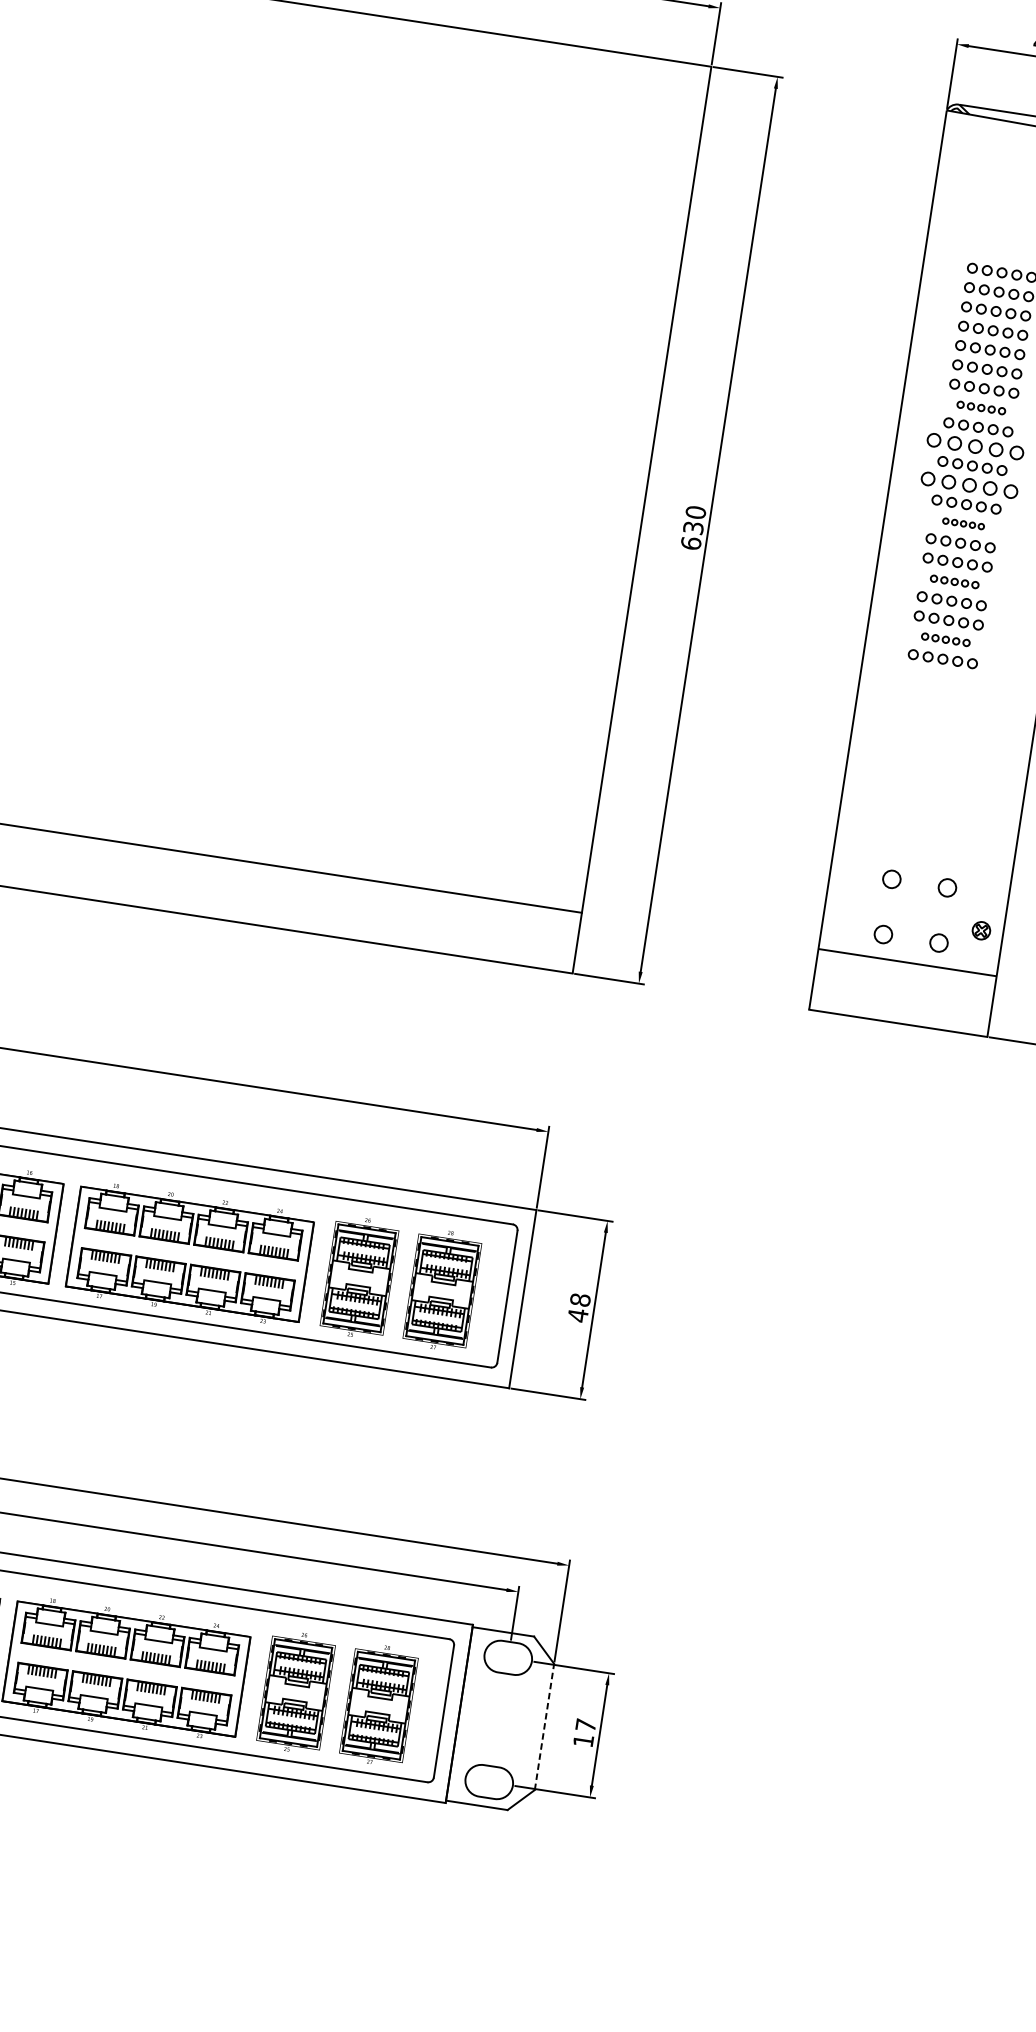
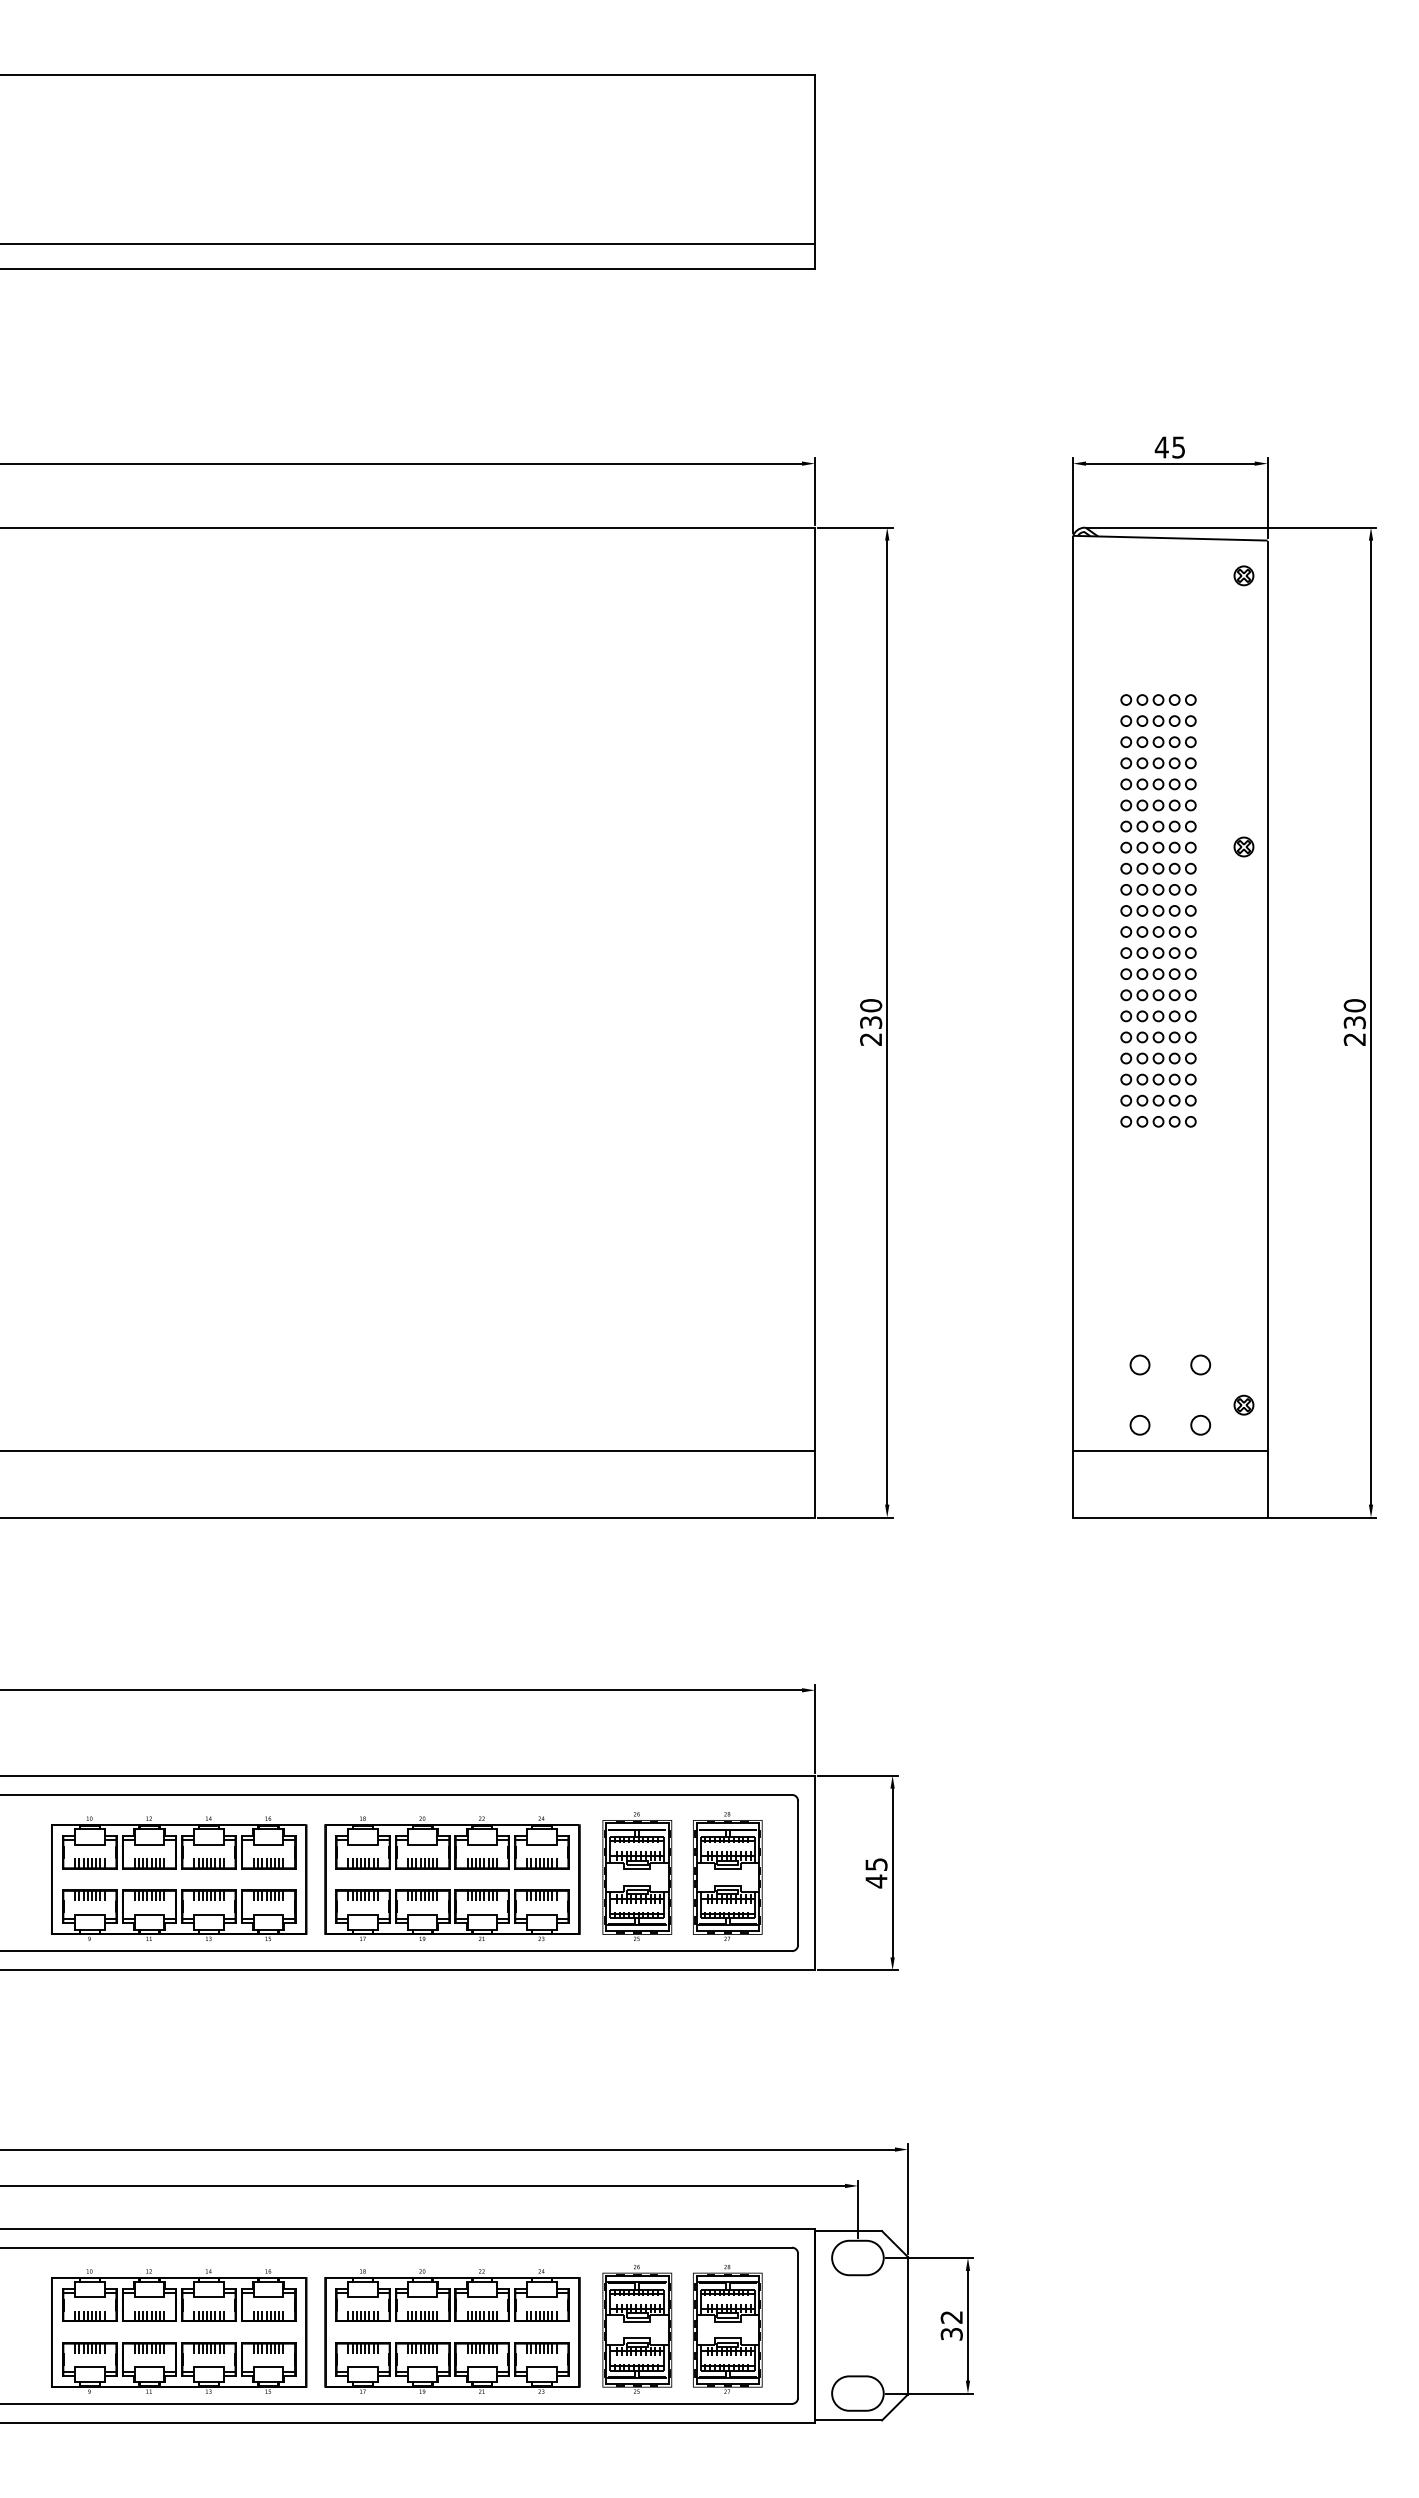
part: (981, 407) -> (1158, 847), size x1.43
part: (975, 446) -> (1158, 889), size x0.71
part: (969, 484) -> (1158, 931), size x0.71
part: (963, 523) -> (1158, 973), size x1.67
text: (691, 542) -> (871, 1038), 630 -> 230
part: (954, 581) -> (1158, 1037), size x1.43
part: (945, 639) -> (1158, 1100), size x1.43
text: (580, 1299) -> (876, 1864), 48 -> 45
line: (544, 1726) -> (907, 2325), dashed -> solid
text: (584, 1732) -> (951, 2325), 17 -> 32

